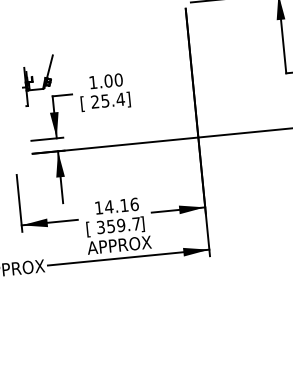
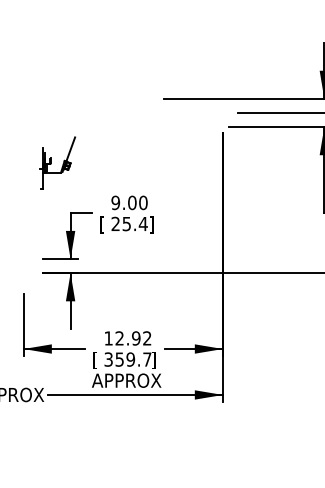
part: (38, 80) -> (57, 162), moved
text: (93, 82) -> (115, 202), 1.00 -> 9.00
text: (121, 205) -> (133, 338), 14.16 -> 12.92

